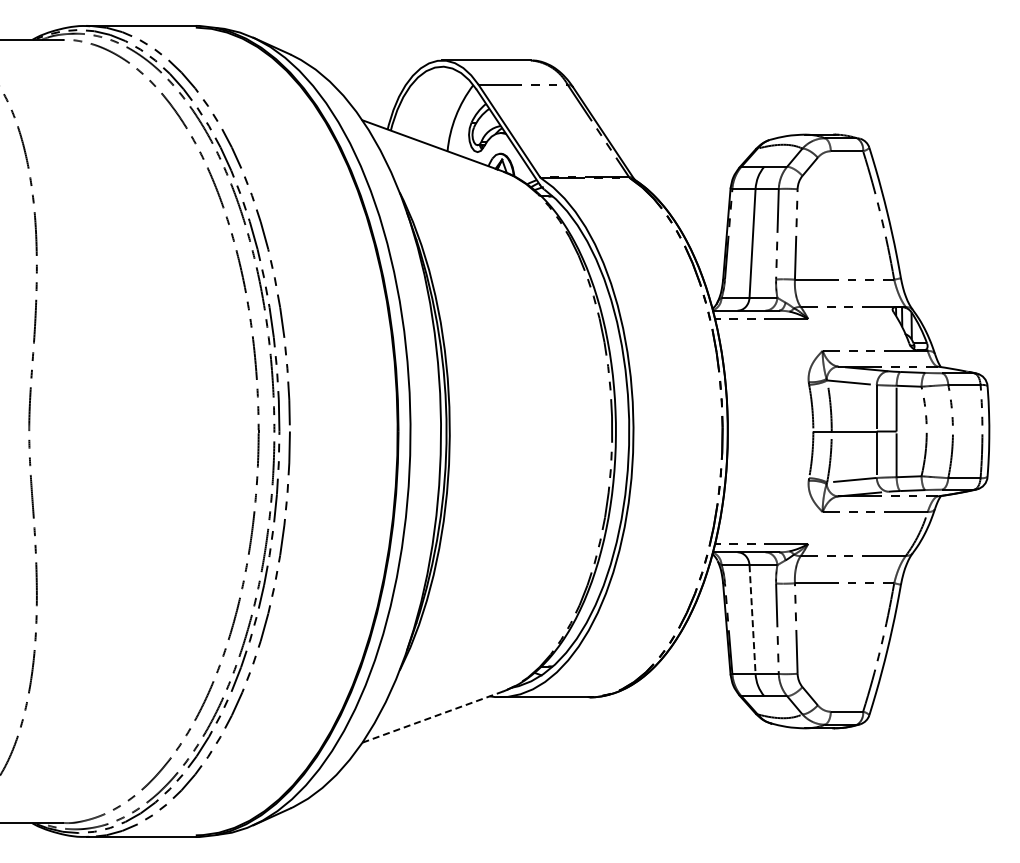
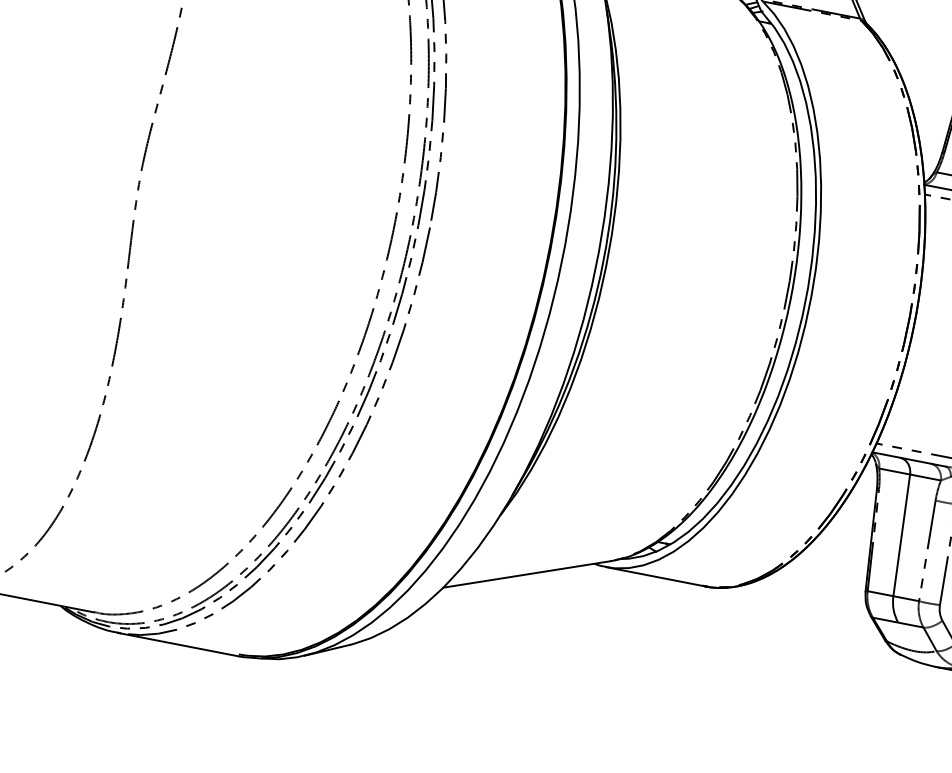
line: (752, 620) -> (901, 536), dashed -> solid
line: (433, 716) -> (527, 573), dashed -> solid

